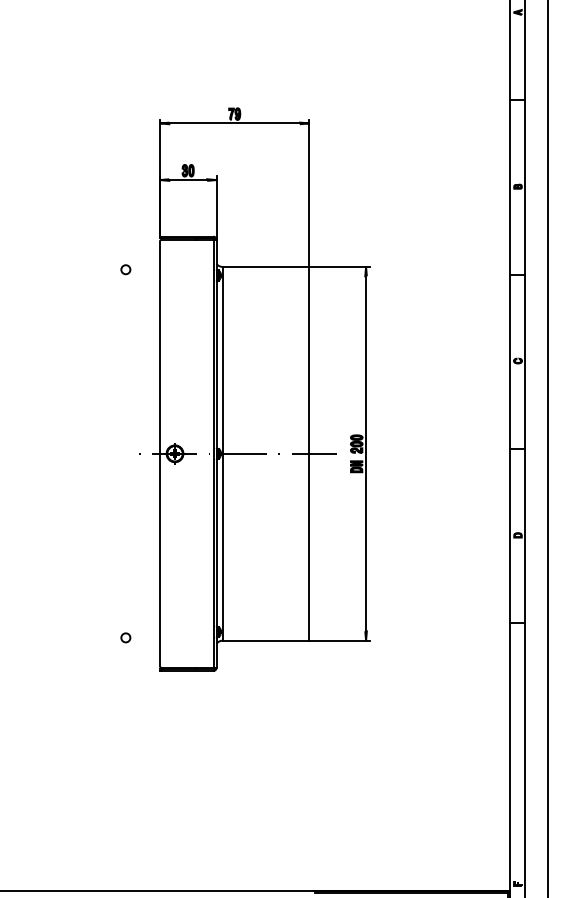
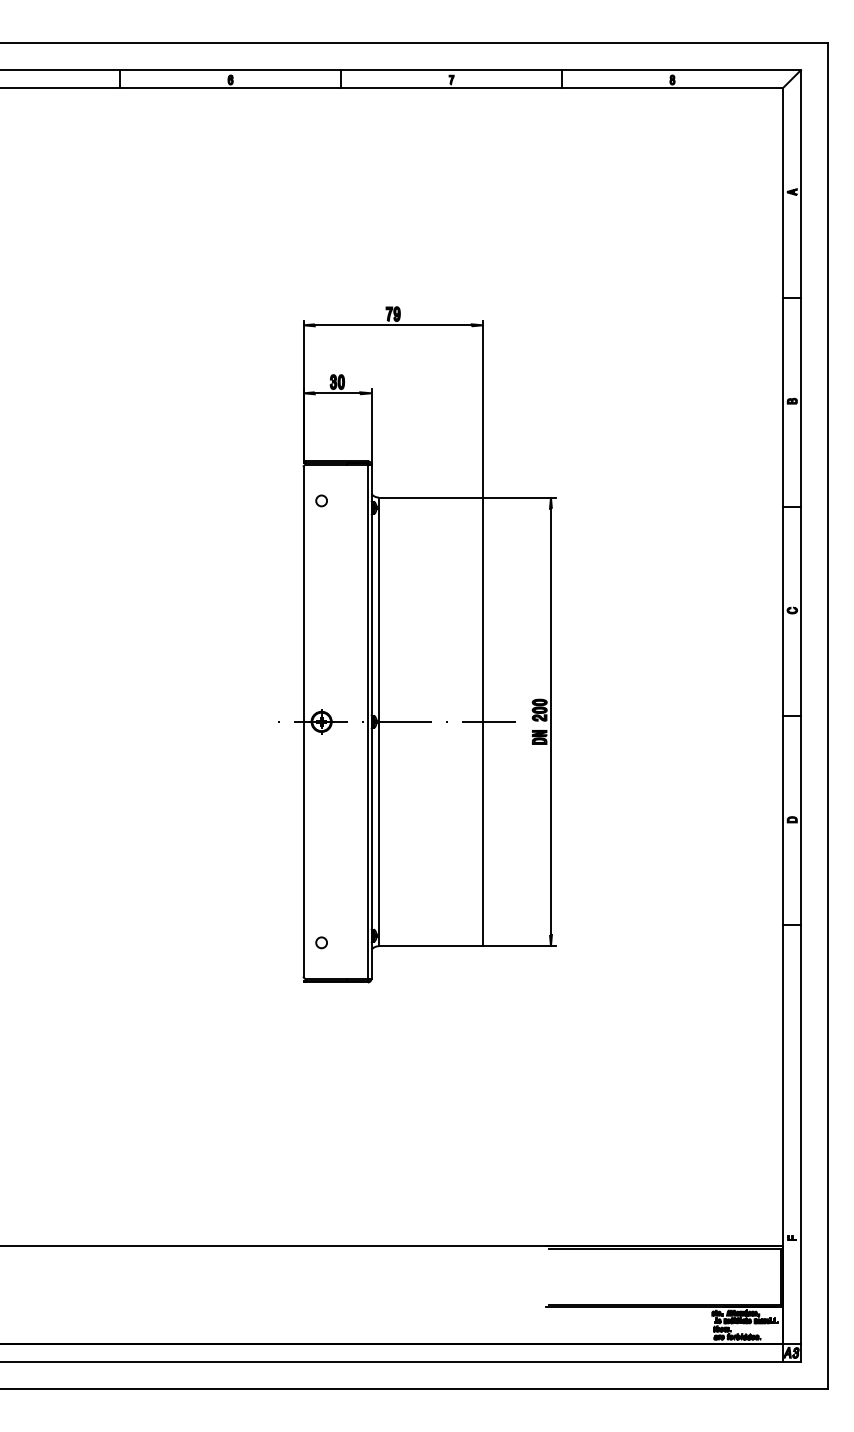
part: (254, 389) -> (417, 644), moved

